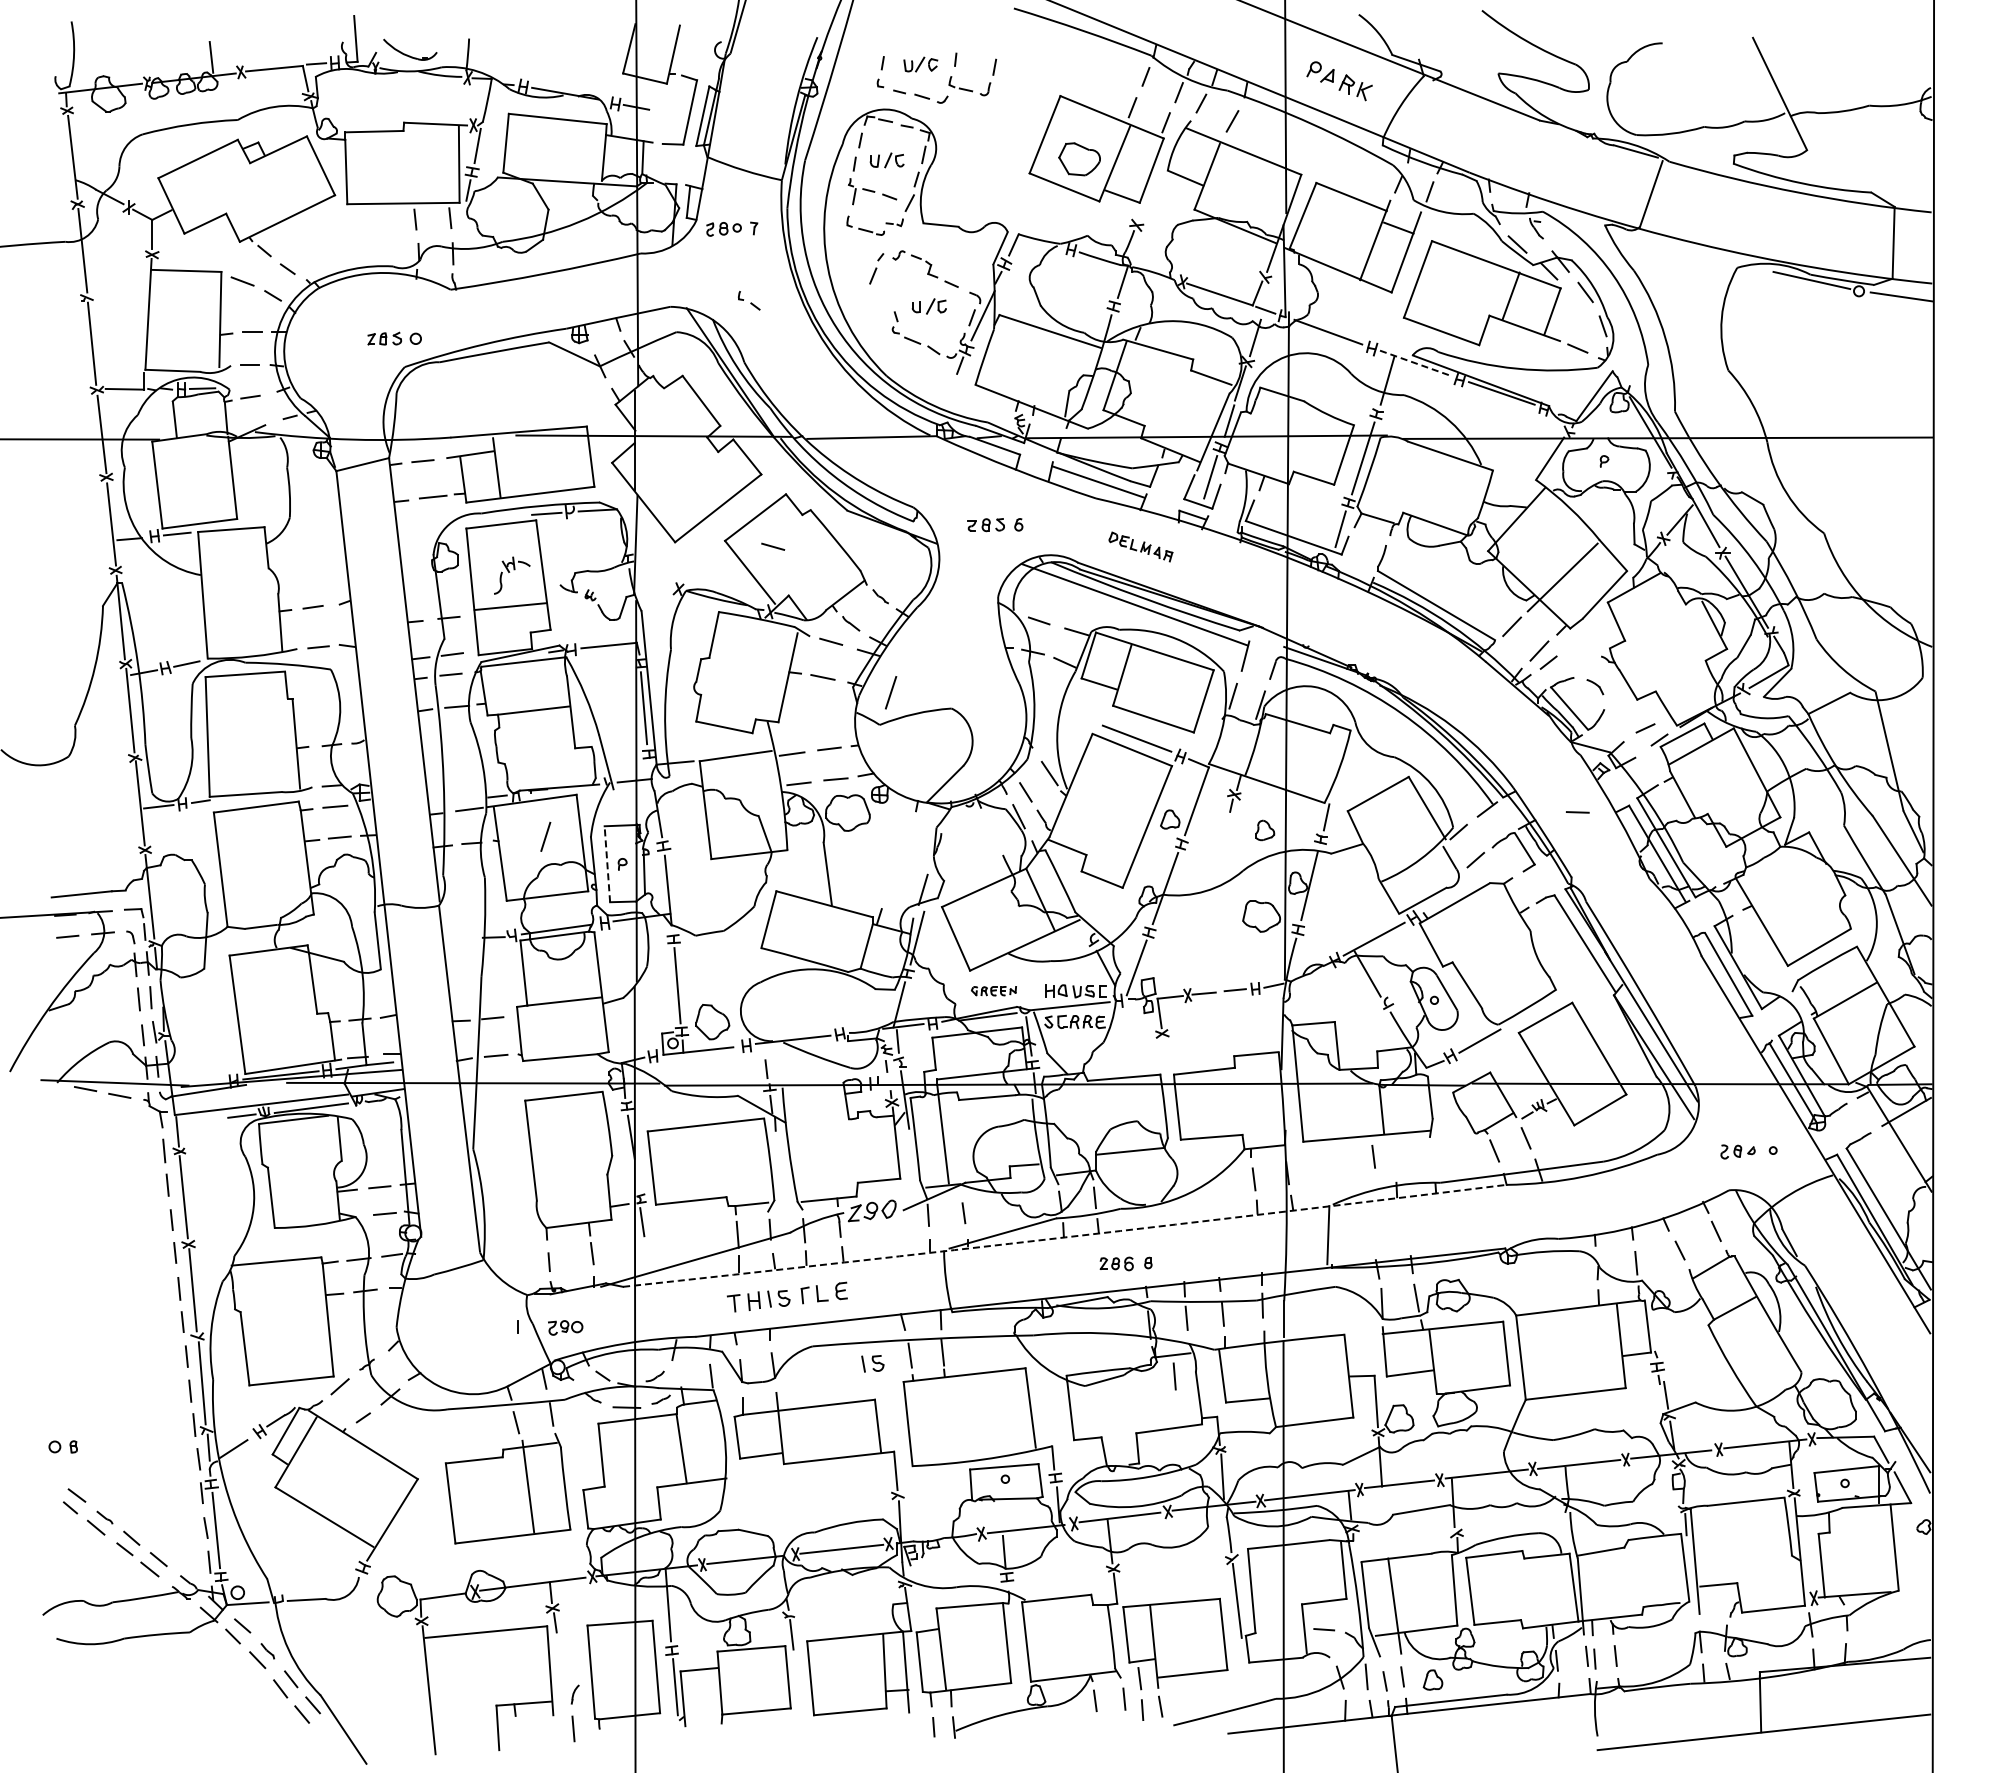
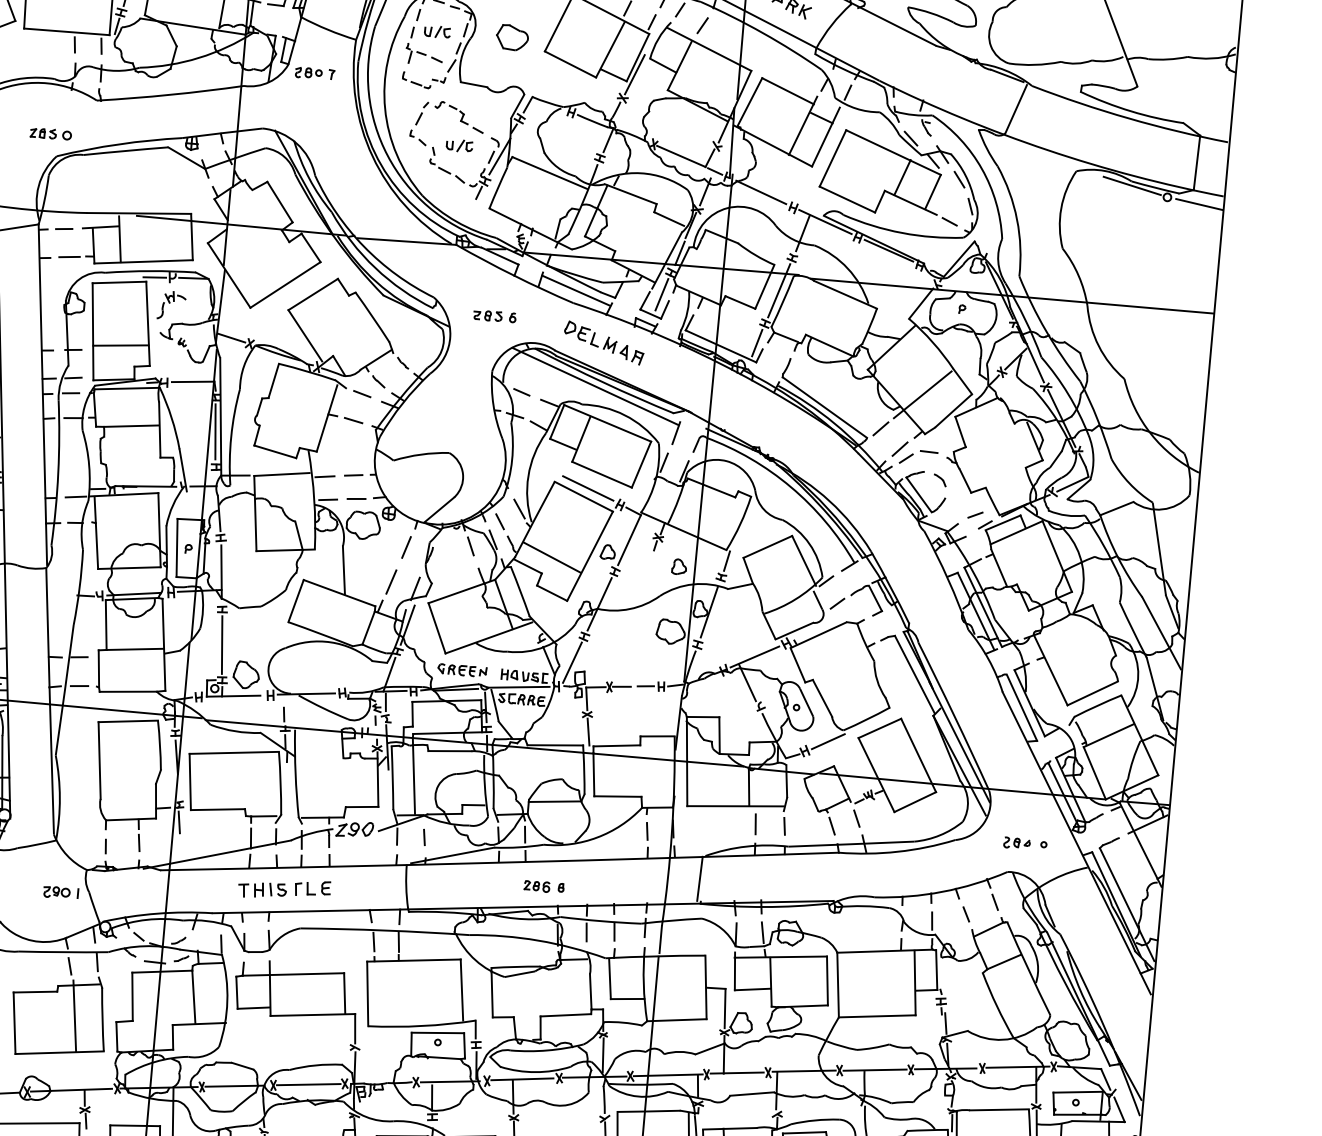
part: (1079, 159) -> (512, 37), moved
line: (1149, 192) -> (634, 74), added
part: (748, 300) -> (417, 137), moved
line: (1415, 363) -> (825, 222), dashed -> solid
line: (773, 546) -> (324, 317), removed
part: (1140, 546) -> (603, 342), size x1.67
part: (512, 575) -> (171, 305), moved
line: (654, 583) -> (231, 337), added
line: (891, 692) -> (391, 581), moved
line: (1577, 812) -> (928, 452), moved
line: (990, 827) -> (470, 546), added
line: (1098, 832) -> (552, 557), added
line: (545, 836) -> (406, 547), moved
line: (607, 863) -> (177, 547), dashed -> solid
part: (993, 991) -> (461, 670), size x1.43
line: (1165, 1056) -> (588, 731), added
line: (1373, 1156) -> (784, 826), moved
arc: (1065, 1237) -> (499, 862), dashed -> solid
part: (565, 1327) -> (56, 892), moved
part: (872, 1363) -> (344, 945), removed
line: (1174, 1376) -> (755, 824), moved

